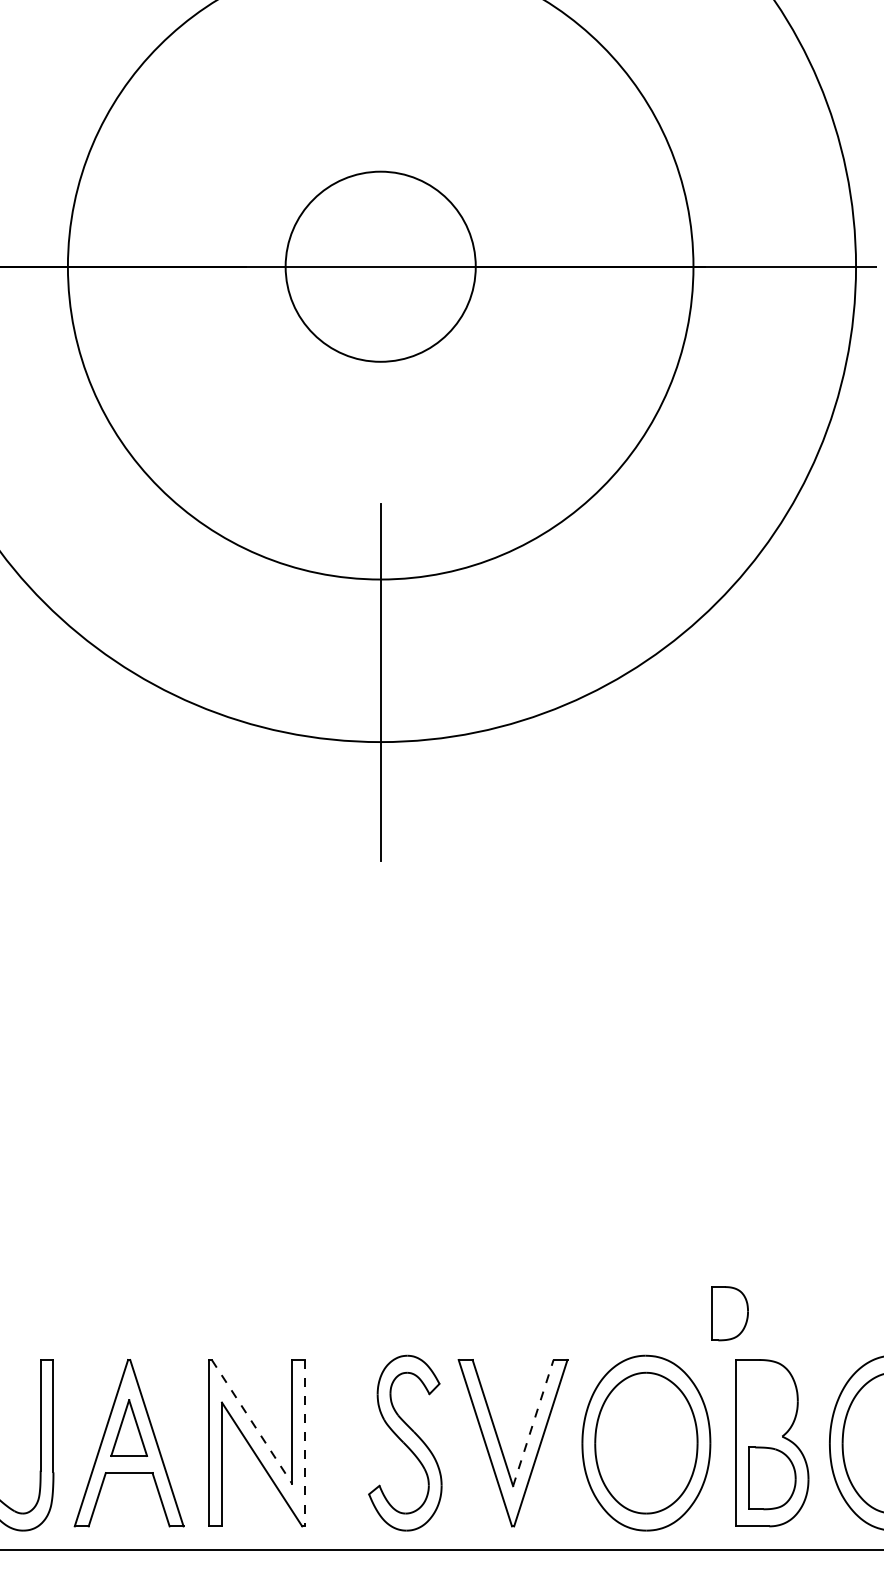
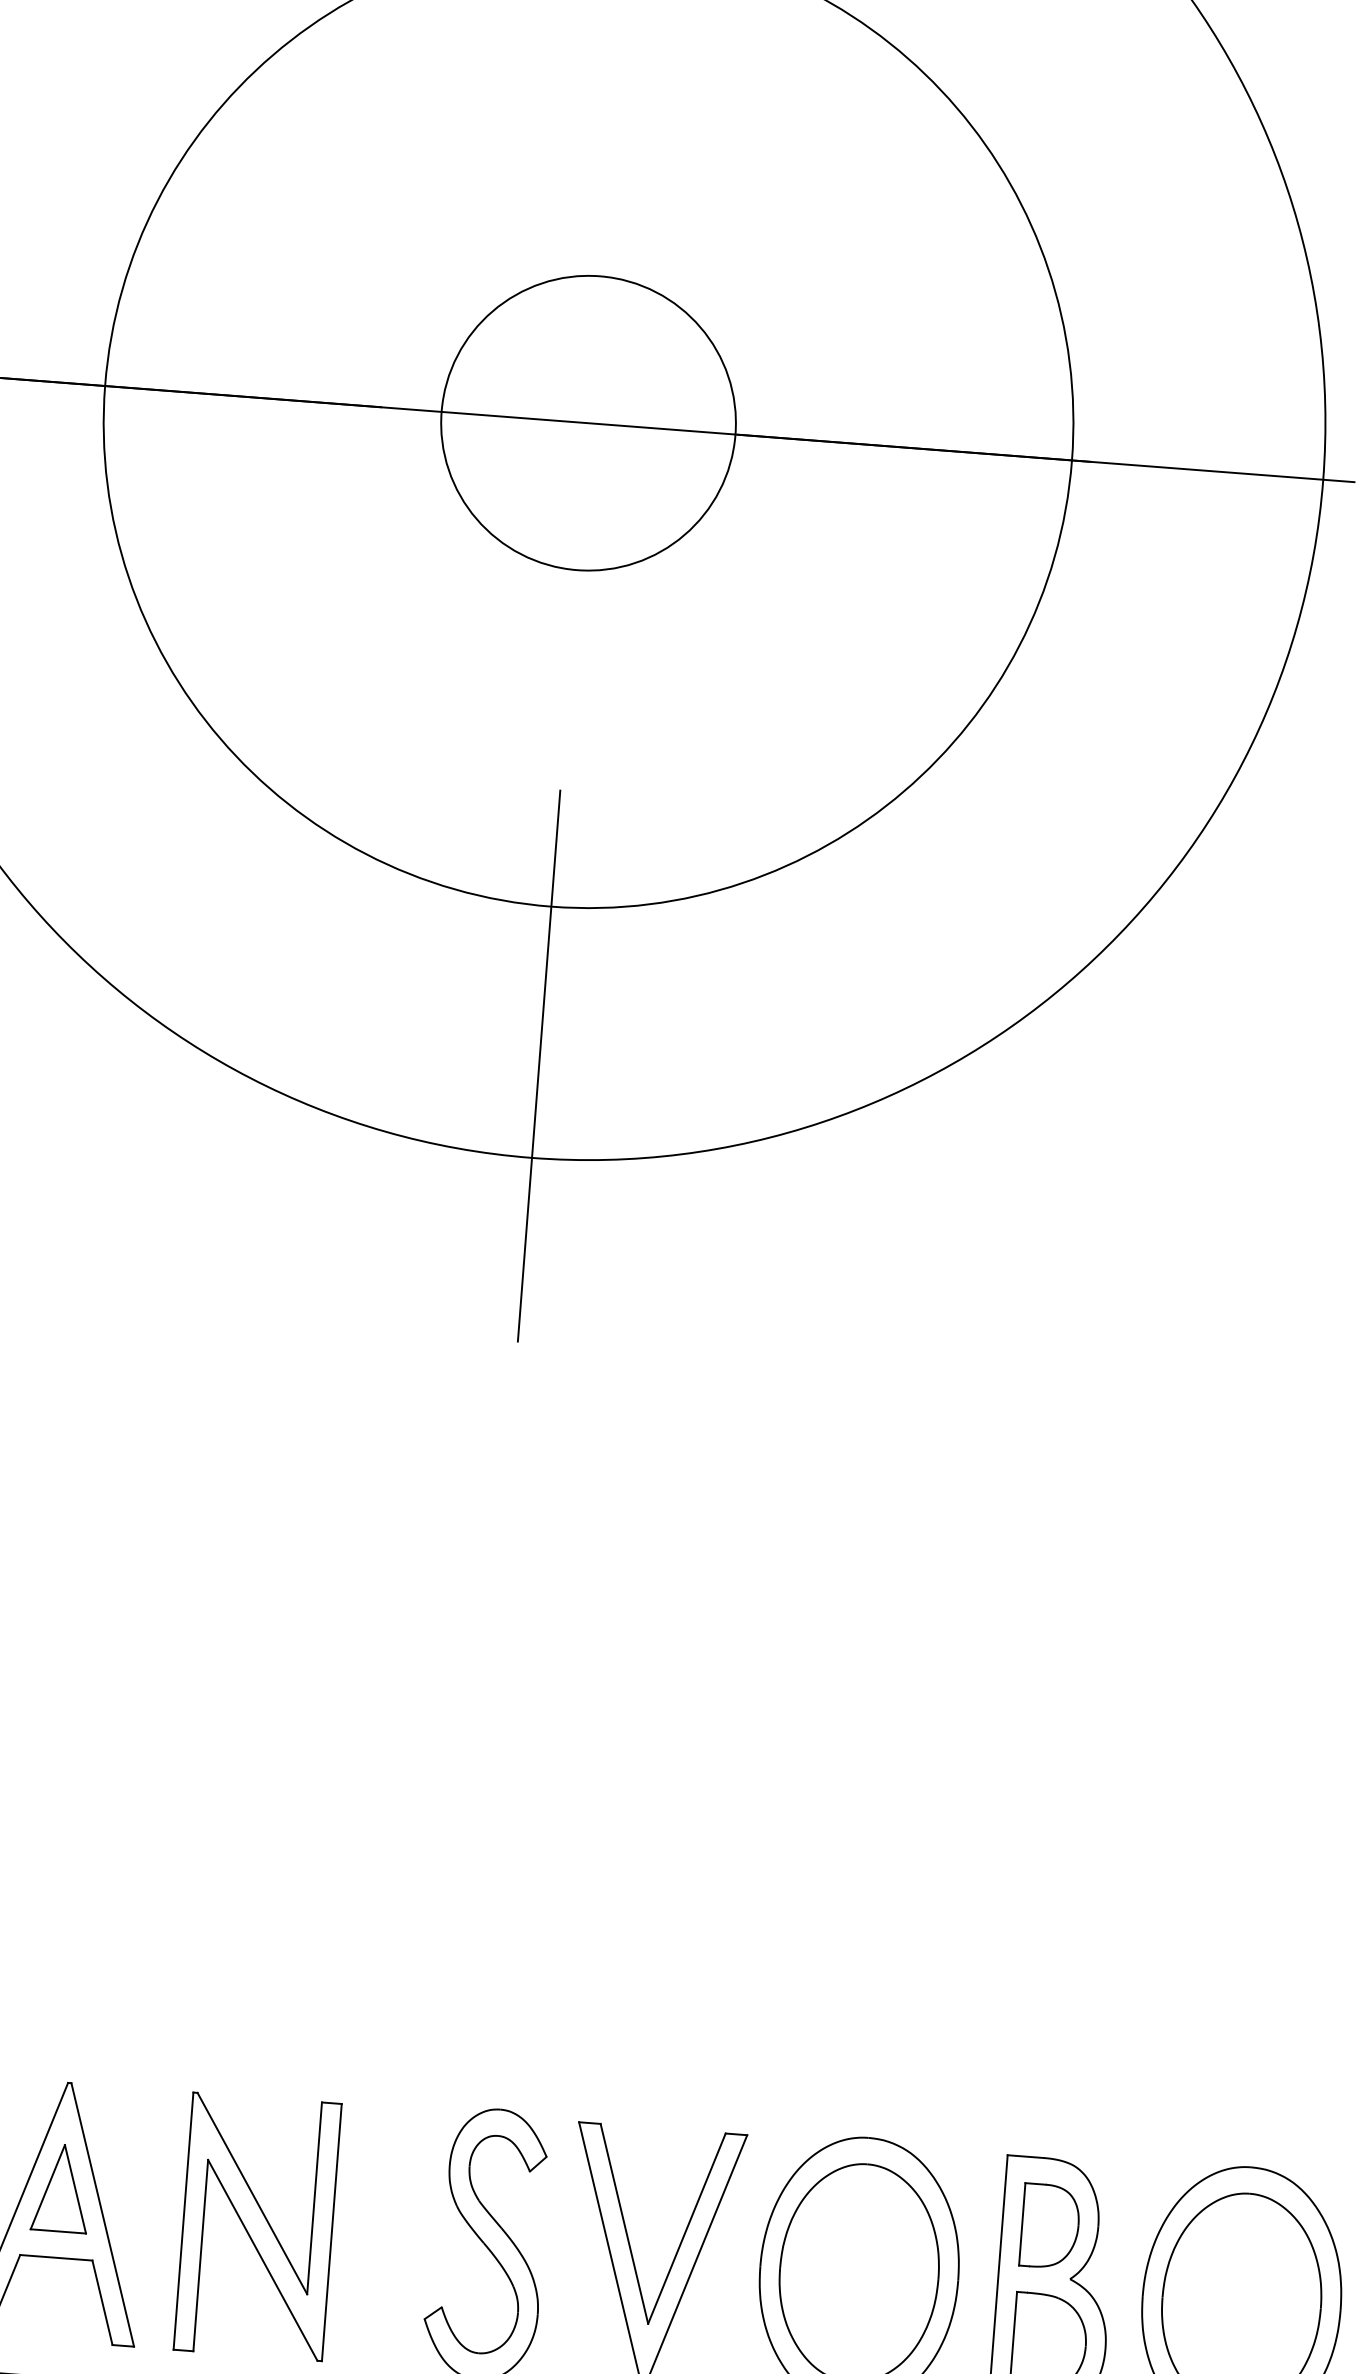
part: (729, 1313) -> (1049, 2226), moved
line: (252, 1422) -> (252, 2194), dashed -> solid
line: (533, 1422) -> (687, 2227), dashed -> solid
line: (305, 1443) -> (332, 2233), dashed -> solid

